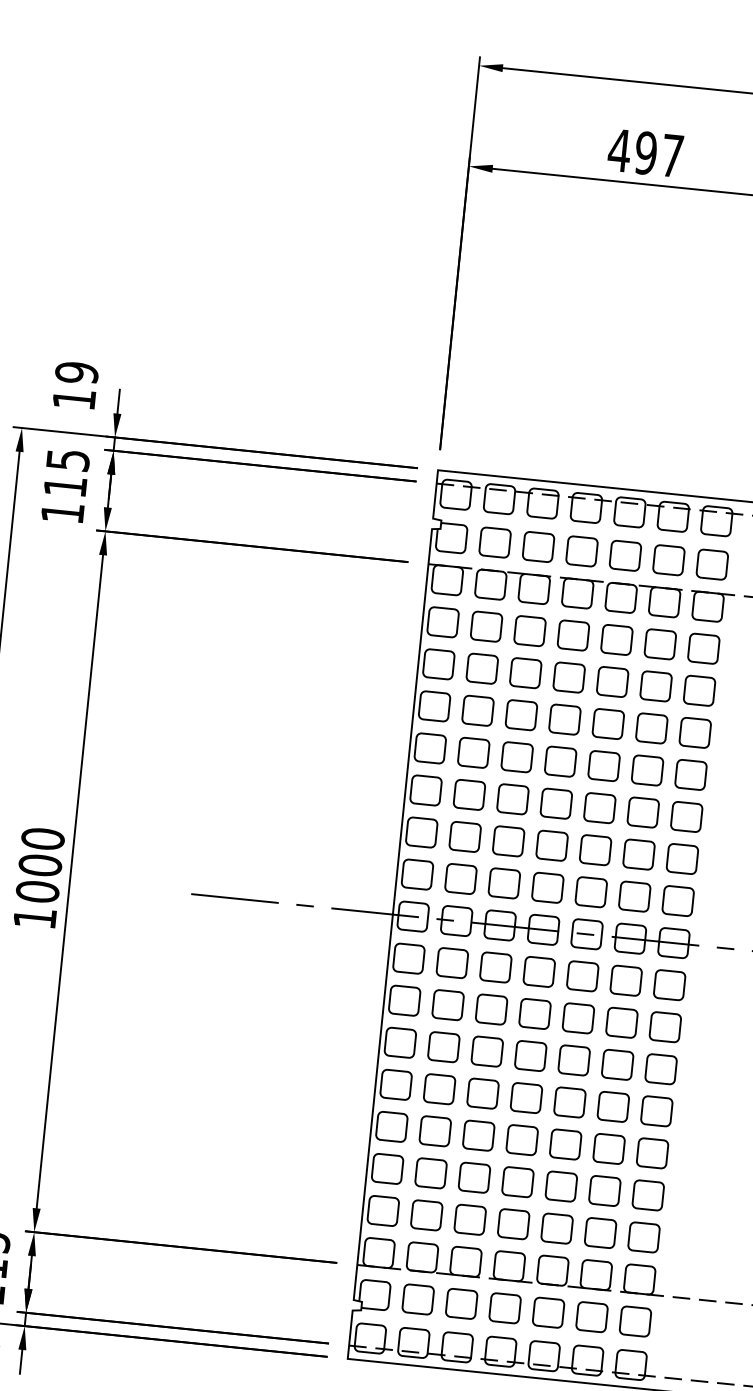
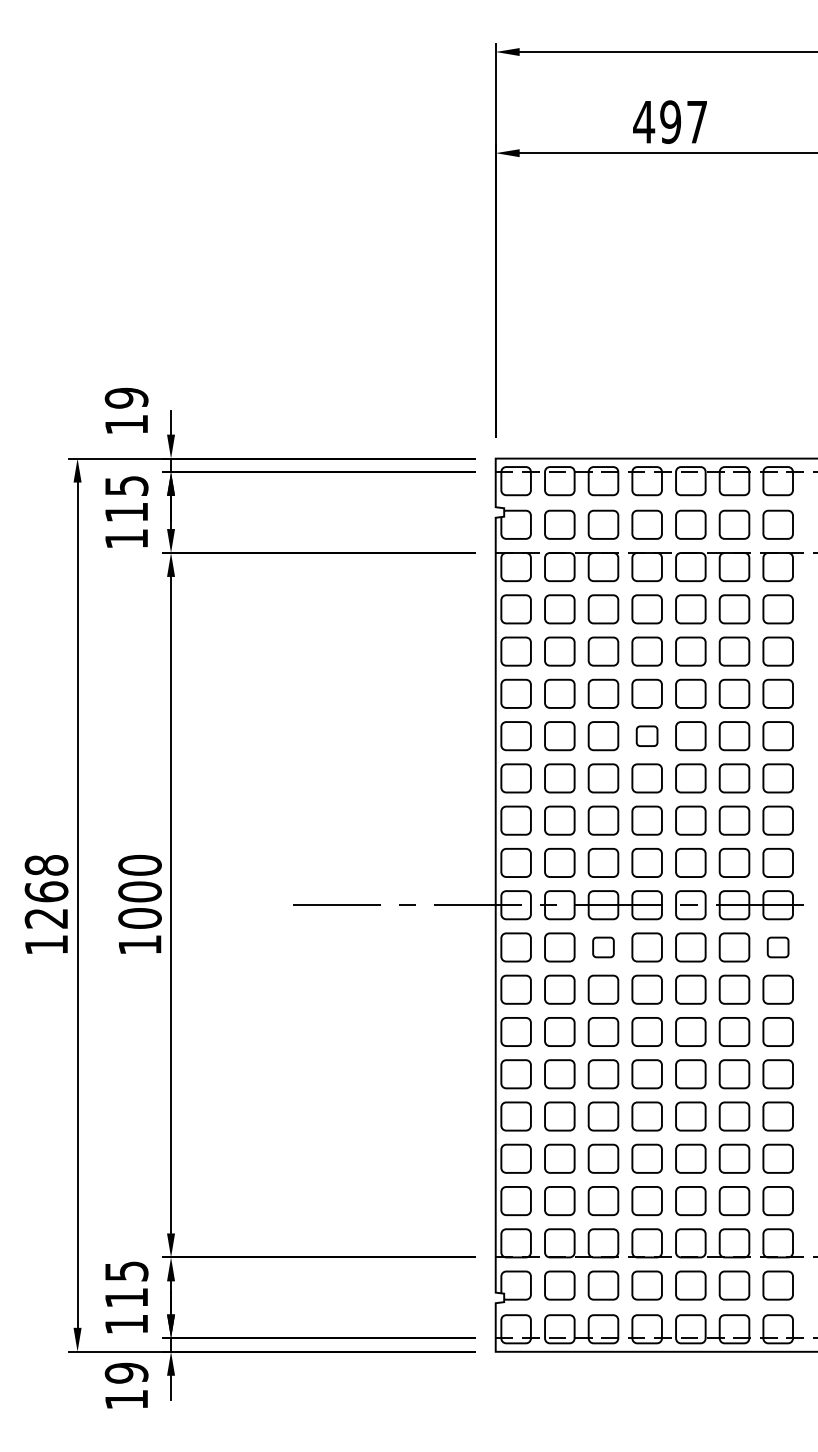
part: (559, 761) -> (646, 736), size x0.7
part: (495, 967) -> (603, 947), size x0.7
part: (668, 985) -> (777, 947), size x0.7

